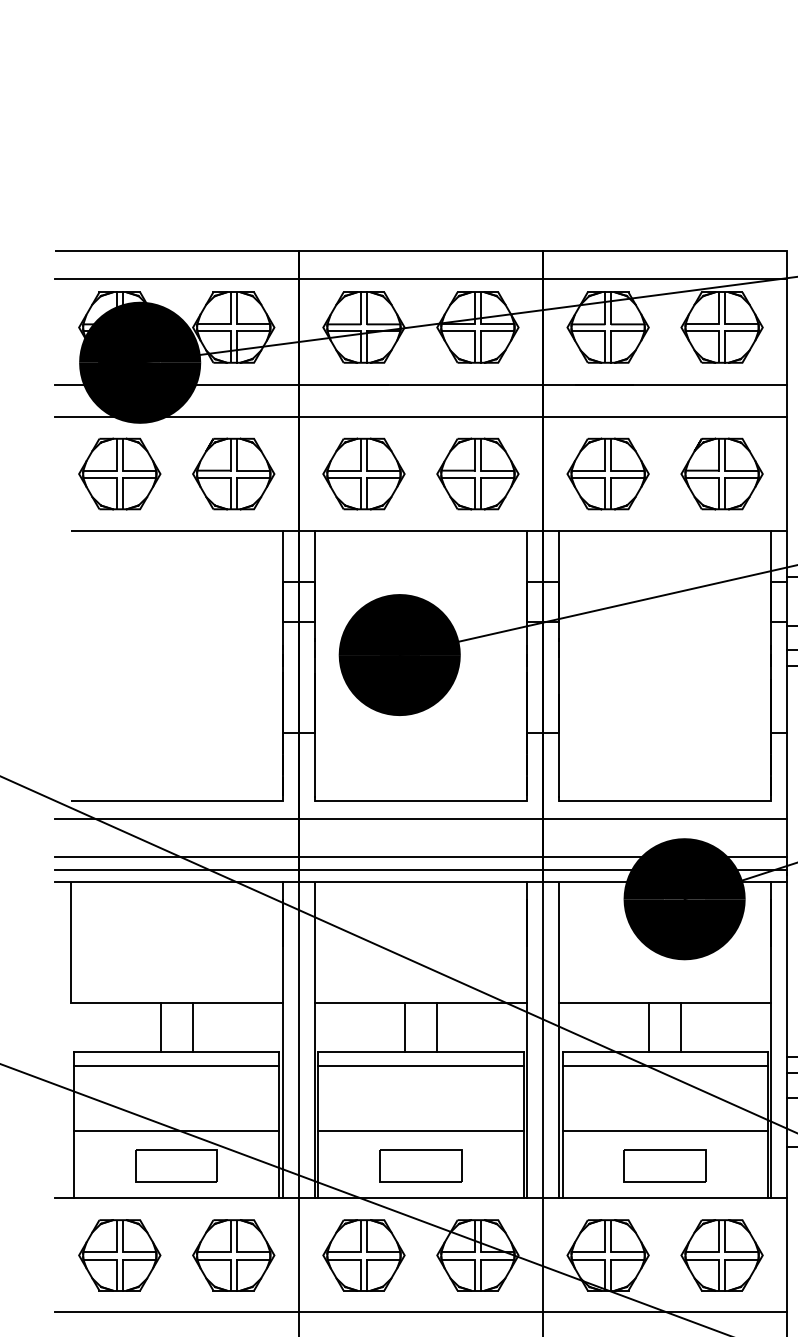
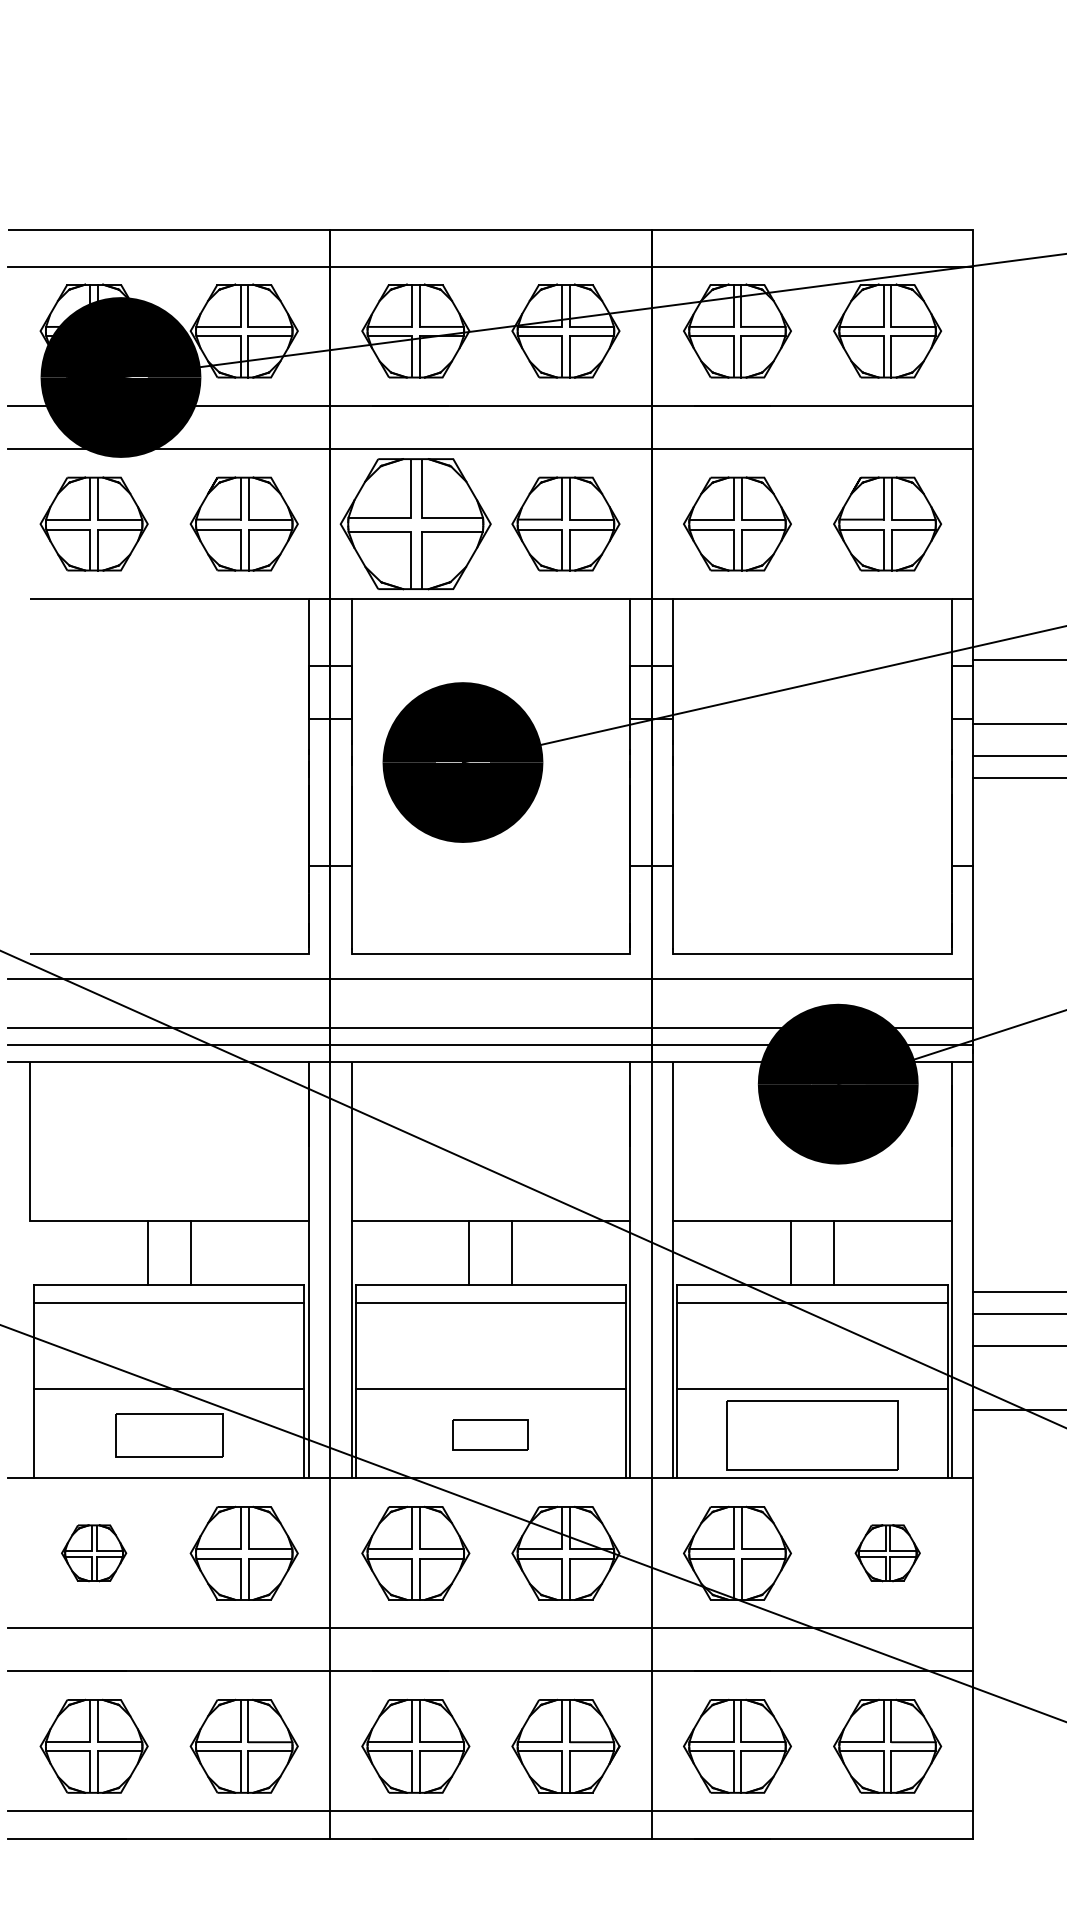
part: (363, 473) -> (415, 523), size x1.4
part: (420, 1165) -> (490, 1435), size x0.7
part: (665, 1165) -> (812, 1435), size x1.6
part: (119, 1254) -> (93, 1552), size x0.6
part: (722, 1254) -> (887, 1552), size x0.6

